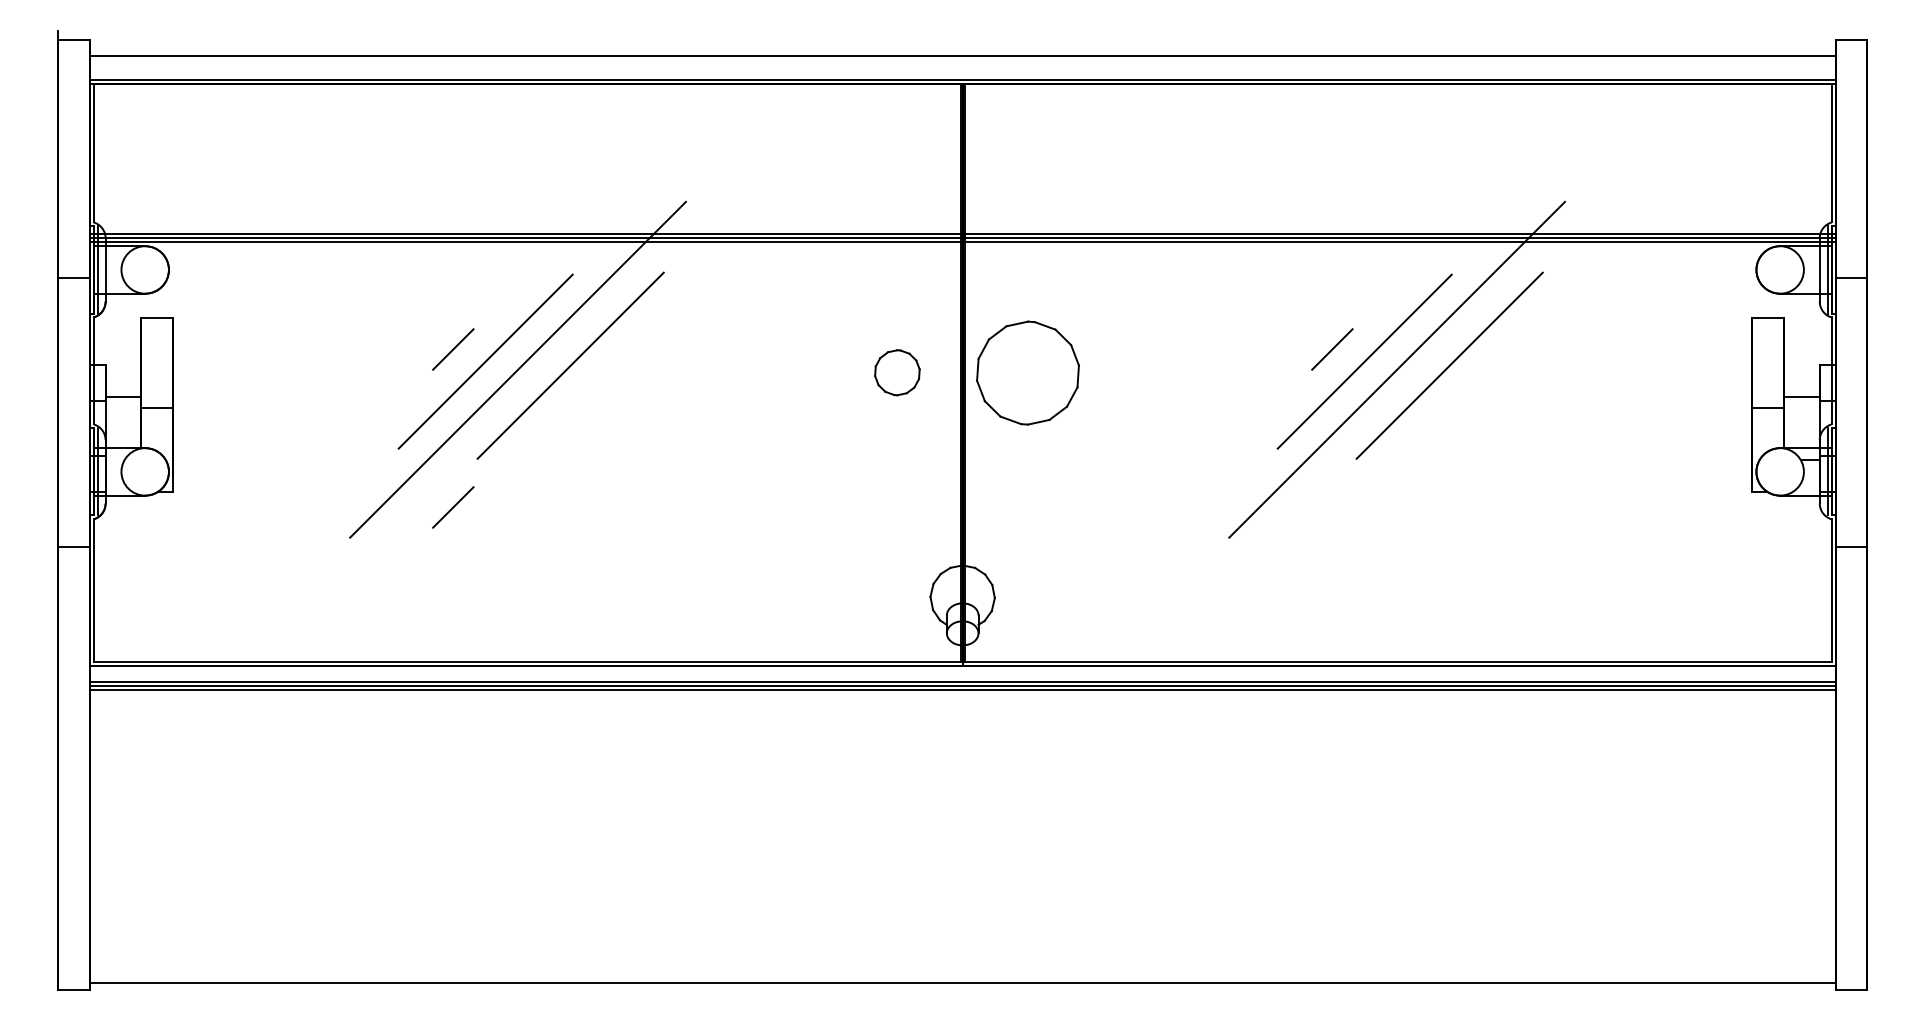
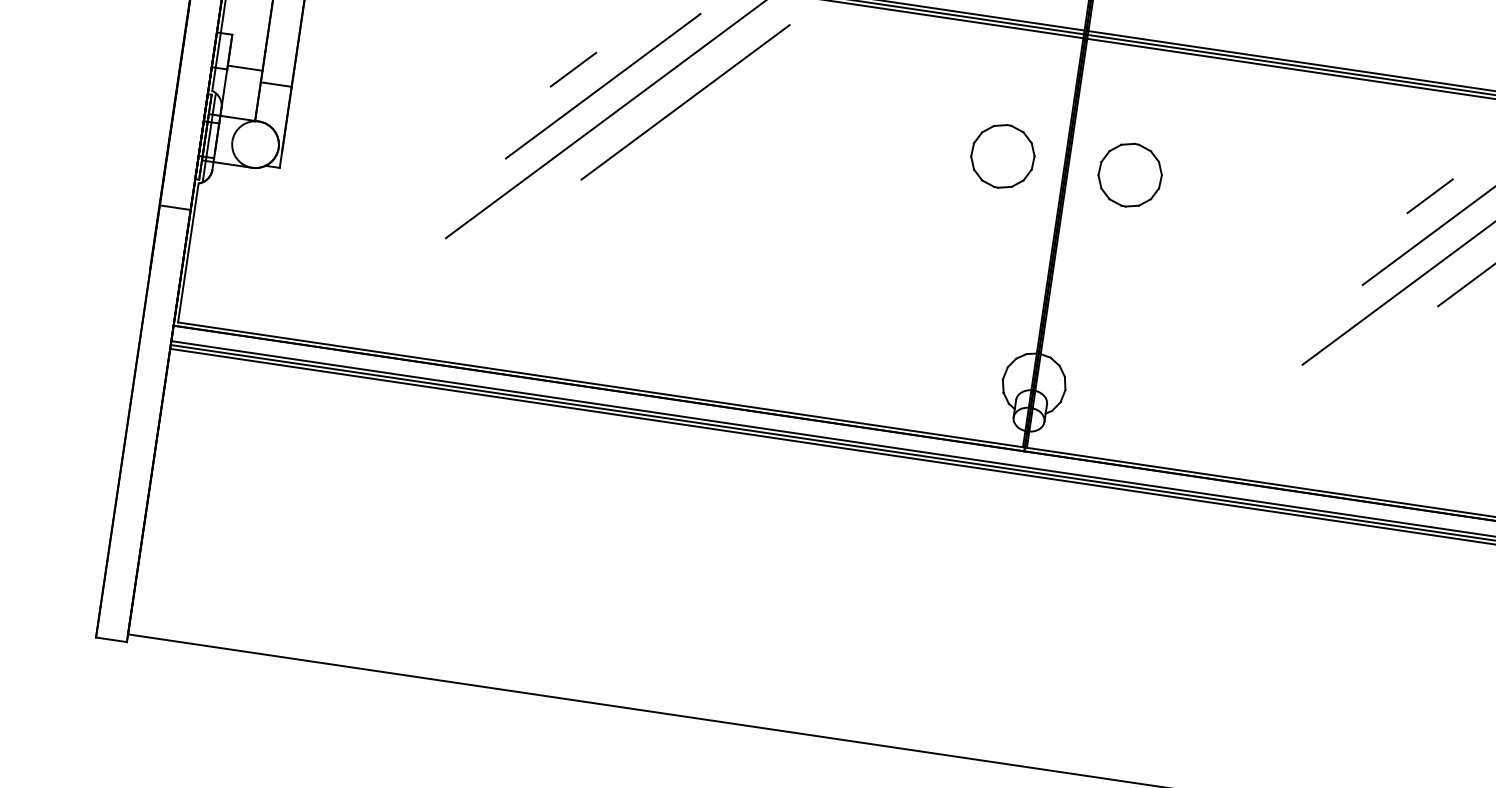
part: (897, 372) -> (1003, 156), size x1.43
part: (1027, 372) -> (1129, 174), size x0.62
line: (453, 507) -> (550, 223), removed

